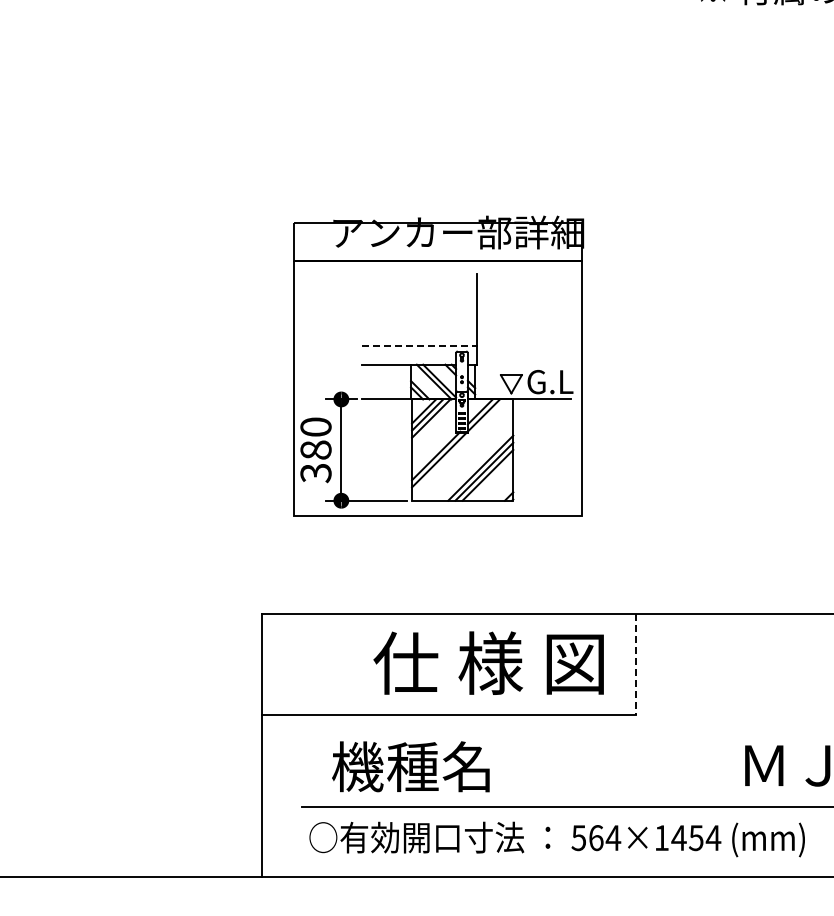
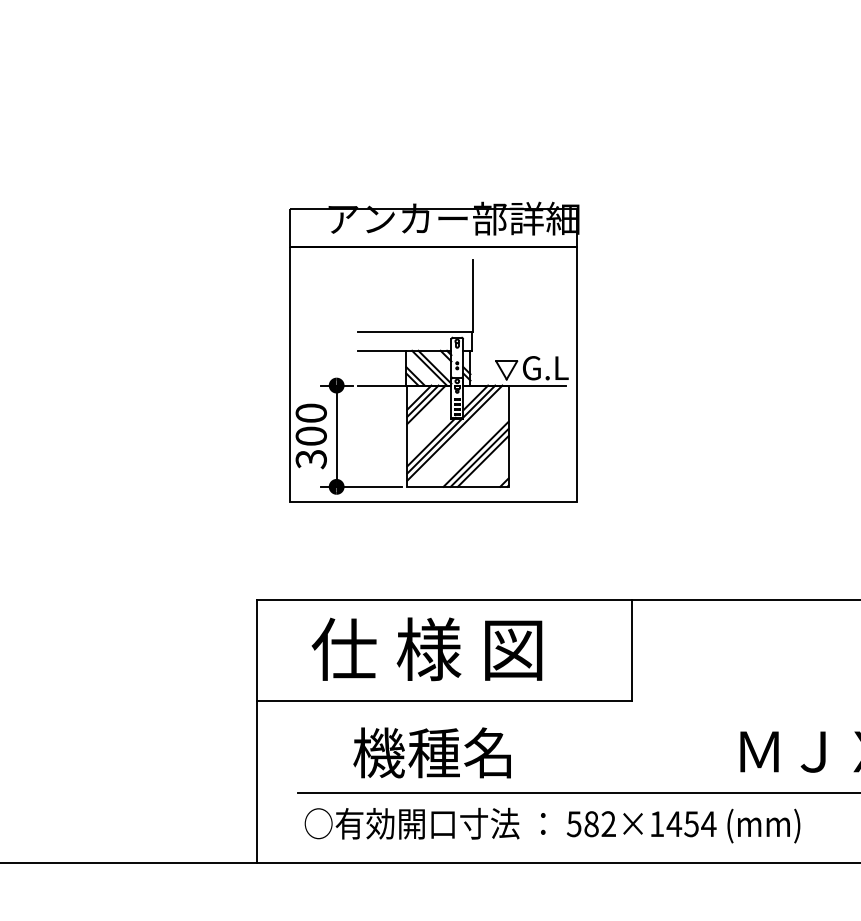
line: (420, 346) -> (415, 332), dashed -> solid
line: (459, 446) -> (454, 432), added
text: (315, 449) -> (310, 435), 380 -> 300
text: (488, 663) -> (426, 649), moved
line: (636, 664) -> (631, 650), dashed -> solid
text: (410, 766) -> (431, 752), moved
text: (605, 838) -> (600, 824), 564×1454 -> 582×1454

